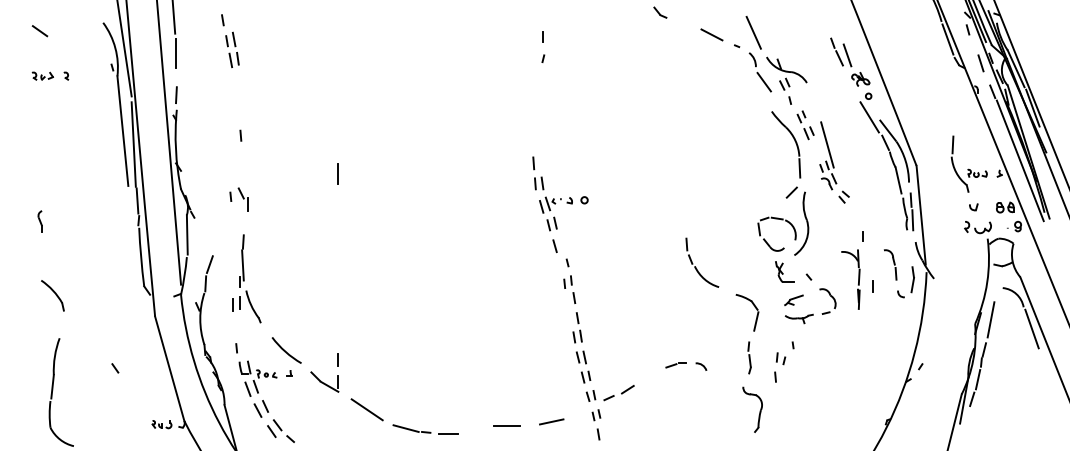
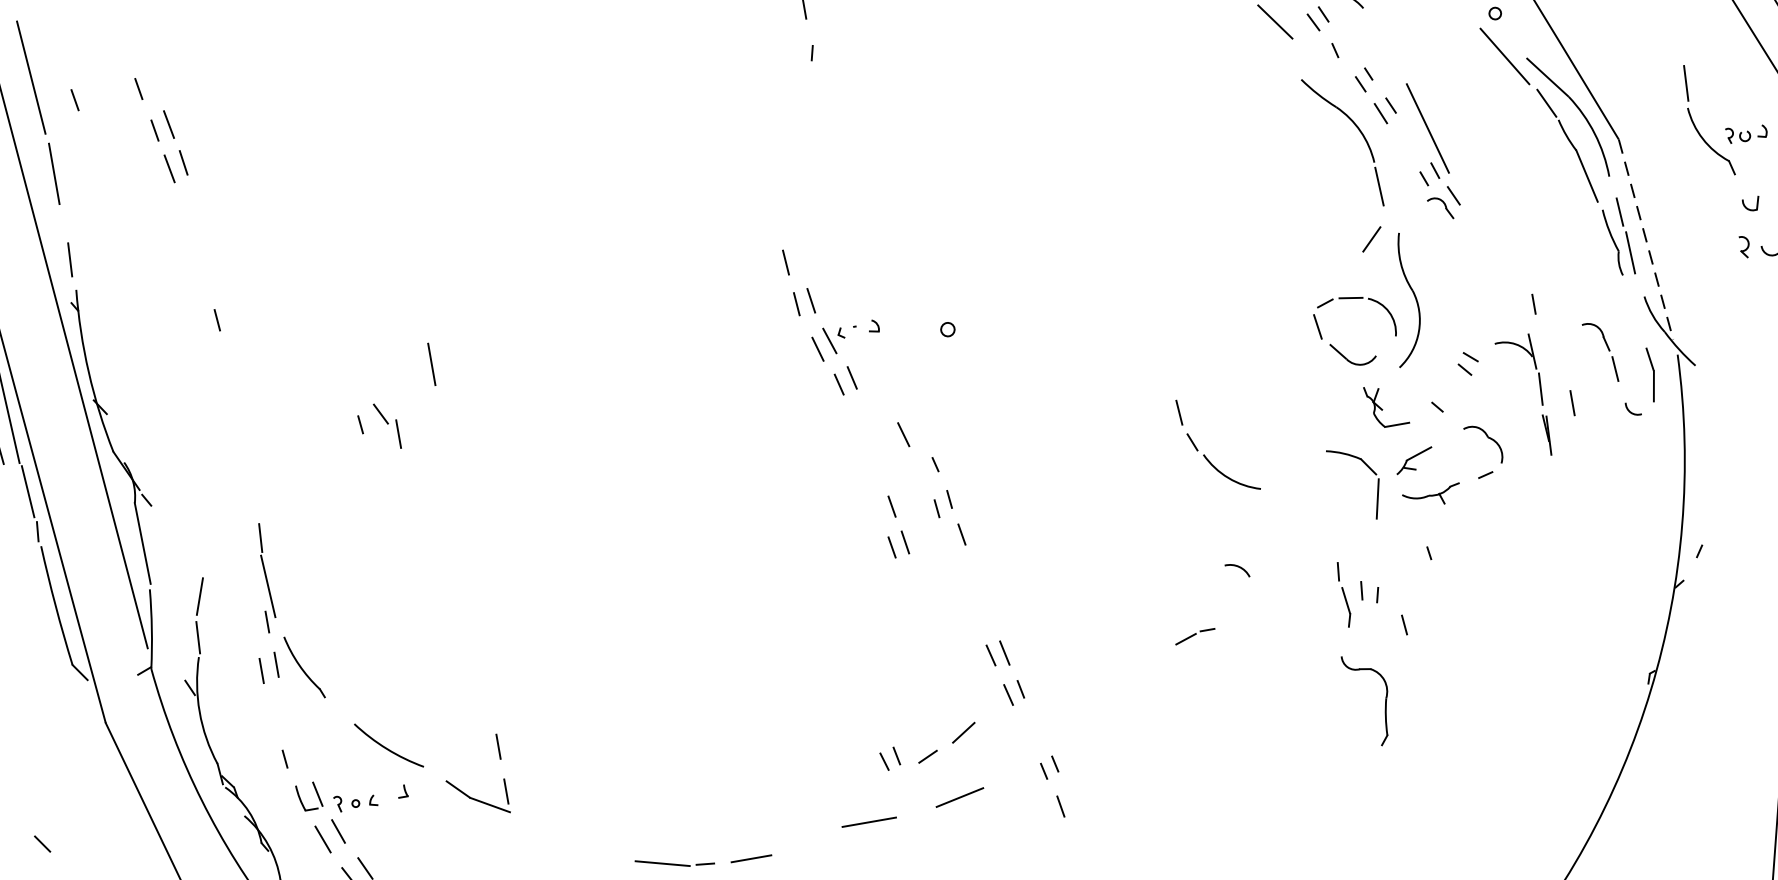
line: (191, 20) -> (74, 100), added
part: (552, 193) -> (835, 317), moved
part: (843, 196) -> (1466, 362), moved
part: (238, 199) -> (377, 427), moved
line: (921, 215) -> (1646, 239), solid -> dashed
part: (696, 267) -> (1207, 456), moved
part: (754, 307) -> (1368, 470), moved
part: (577, 327) -> (895, 525), moved
part: (781, 358) -> (1370, 591), moved
arc: (701, 365) -> (1237, 567), moved
part: (609, 393) -> (927, 747), moved
line: (366, 409) -> (574, 838), removed

